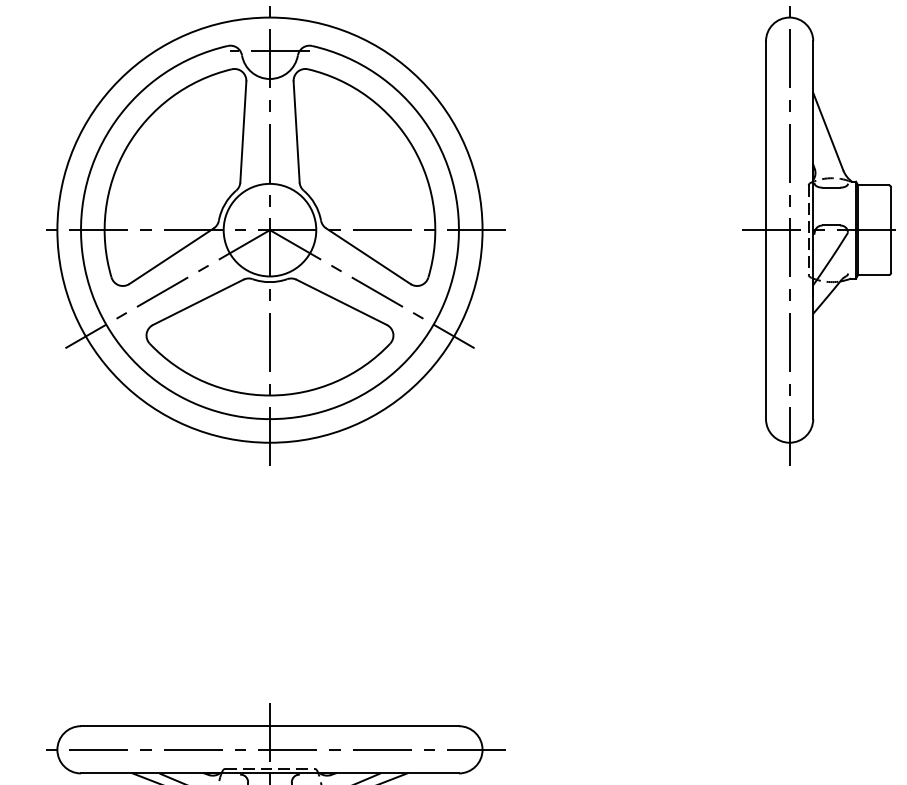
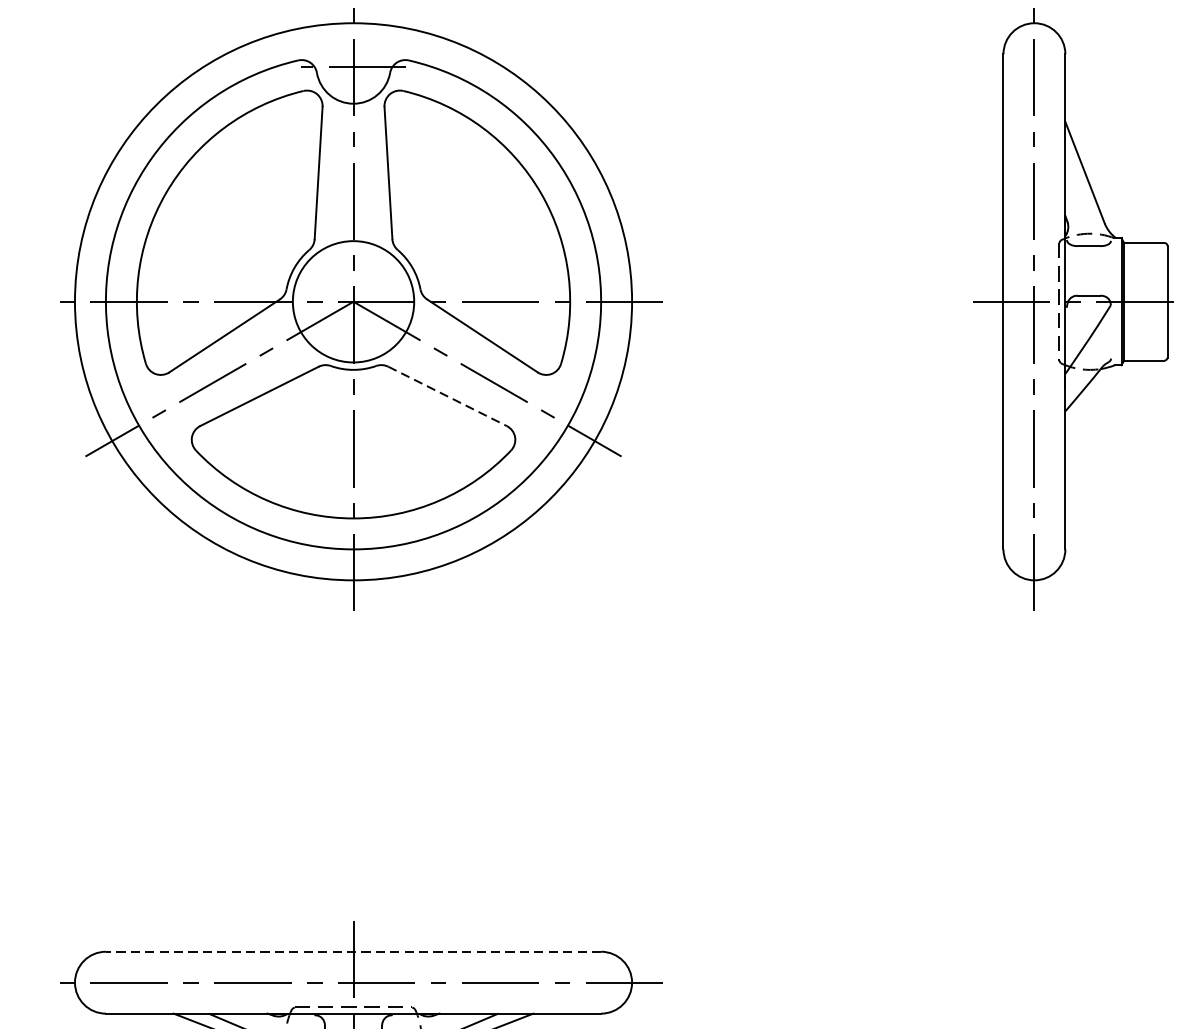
line: (341, 302) -> (447, 396), solid -> dashed
line: (269, 726) -> (352, 952), solid -> dashed

